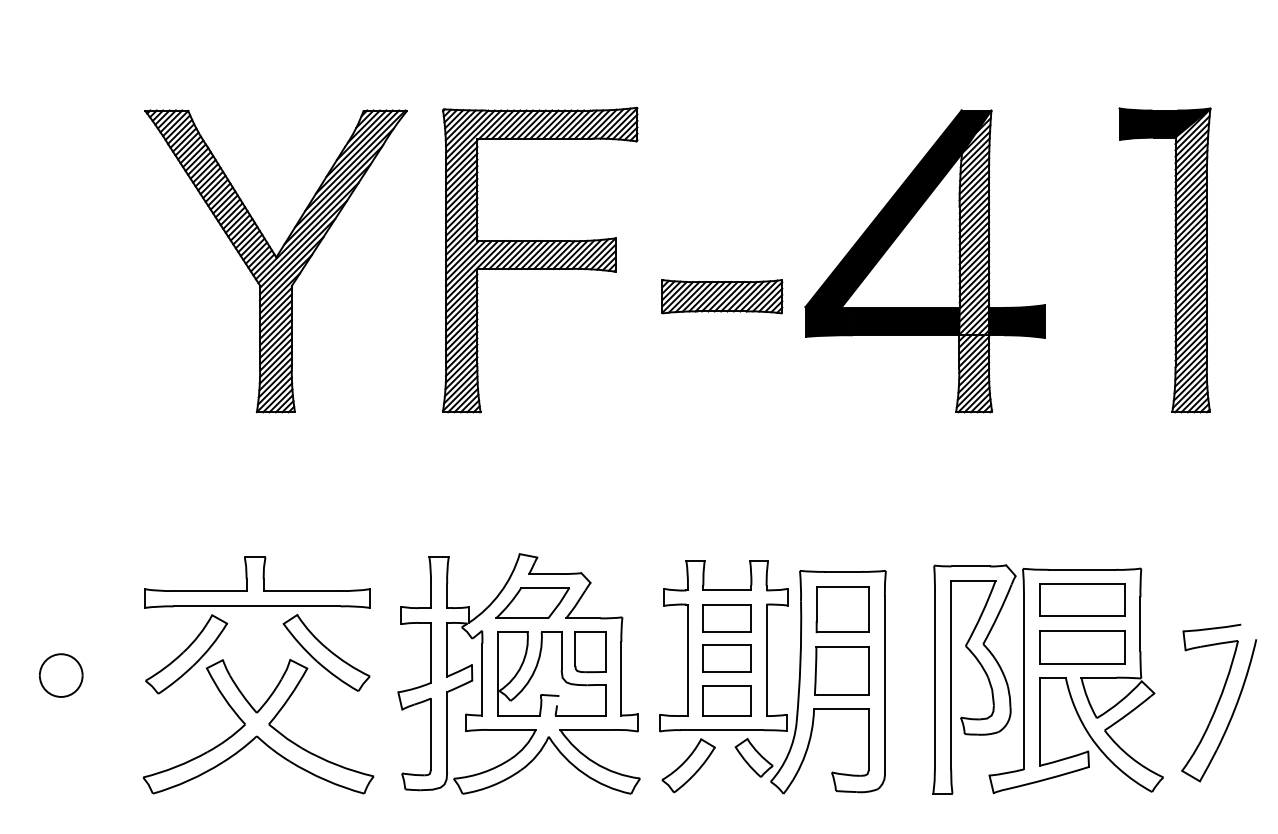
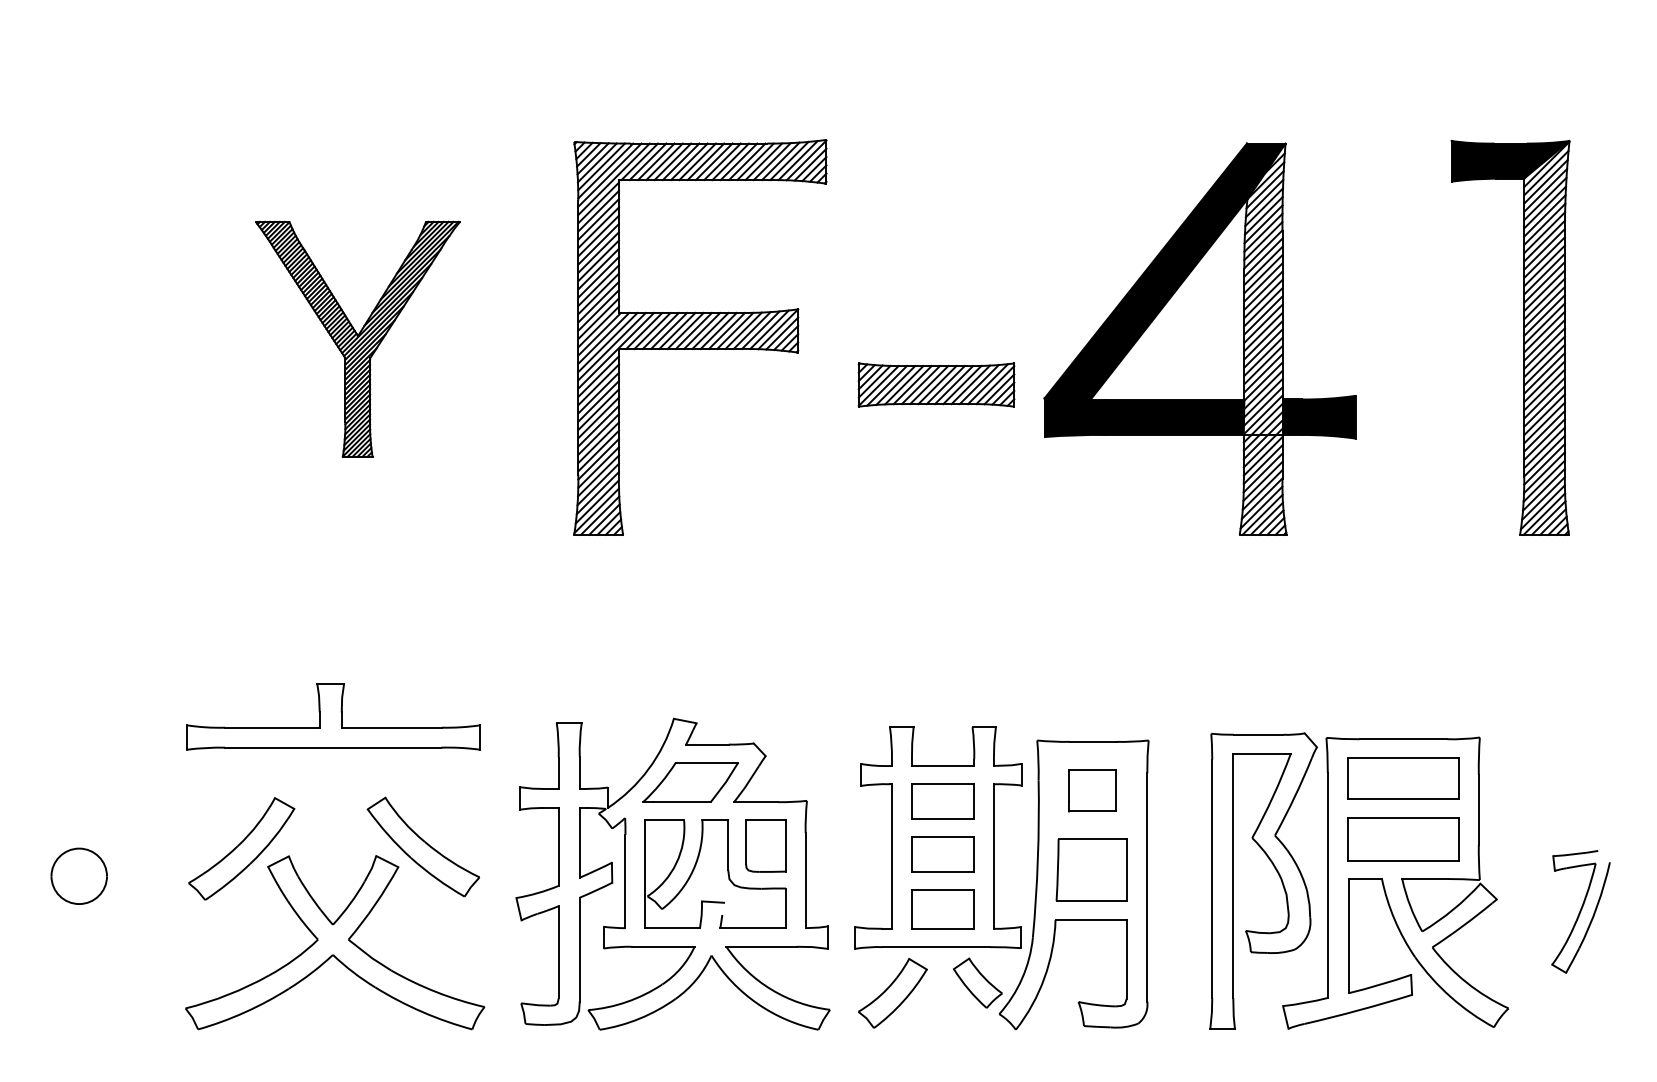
part: (275, 261) -> (357, 339), size x0.6
part: (257, 582) -> (333, 716), moved
part: (842, 609) -> (1092, 790), size x0.7
part: (1219, 702) -> (1581, 911), size x0.6

